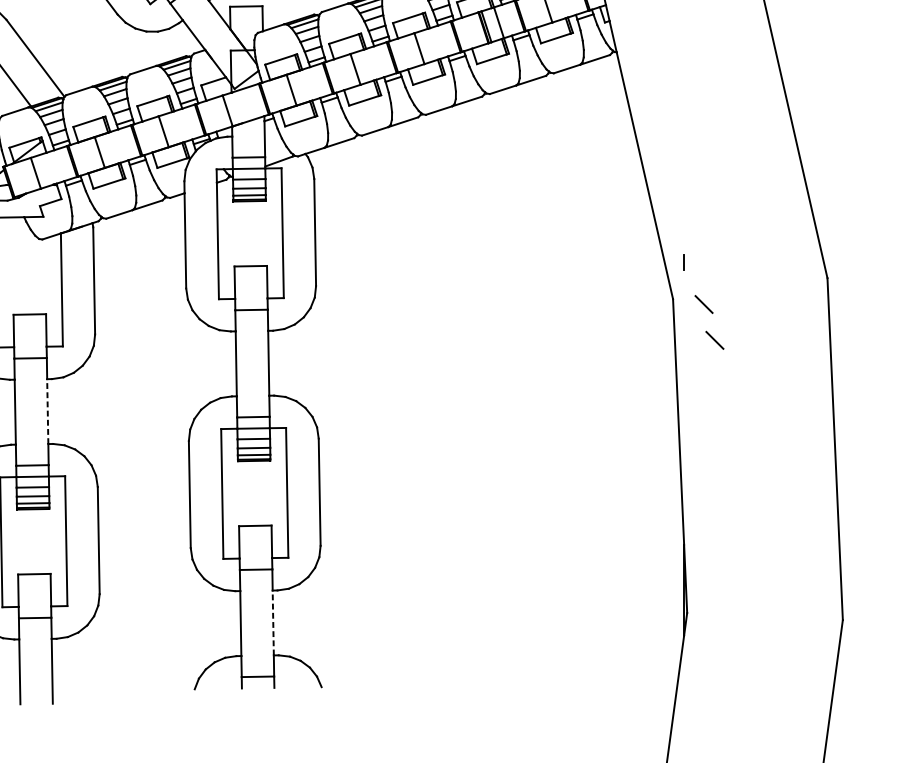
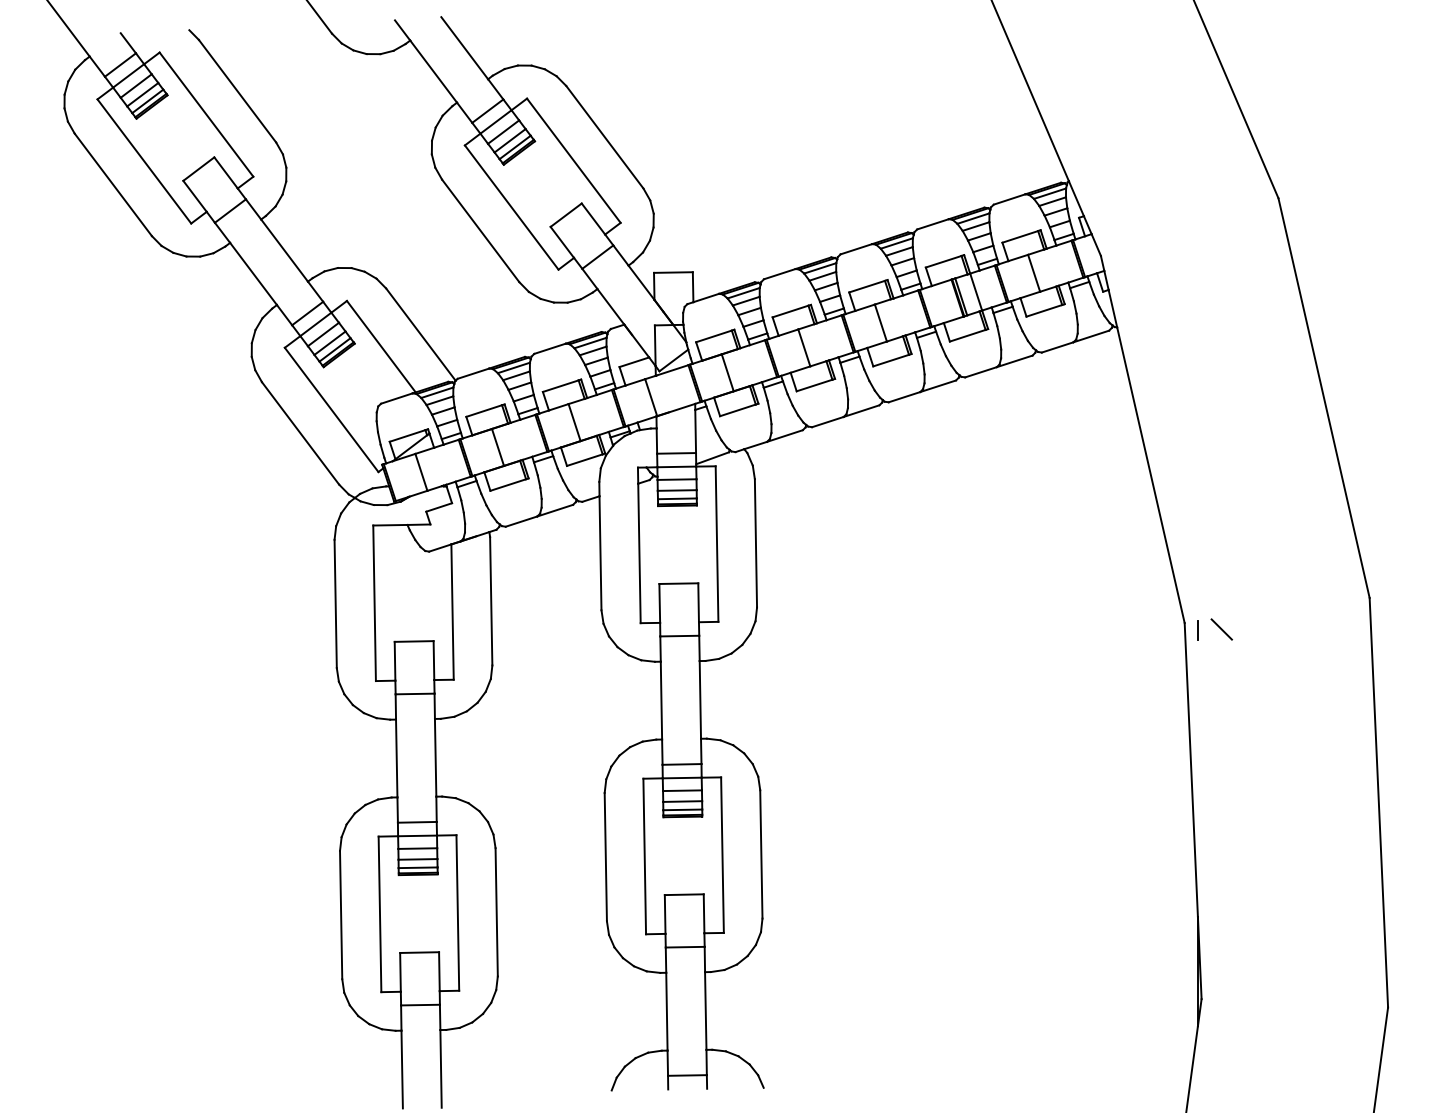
line: (683, 262) -> (1197, 630), moved
line: (714, 340) -> (1234, 672), removed
line: (47, 411) -> (435, 757), dashed -> solid
line: (273, 623) -> (705, 1011), dashed -> solid

